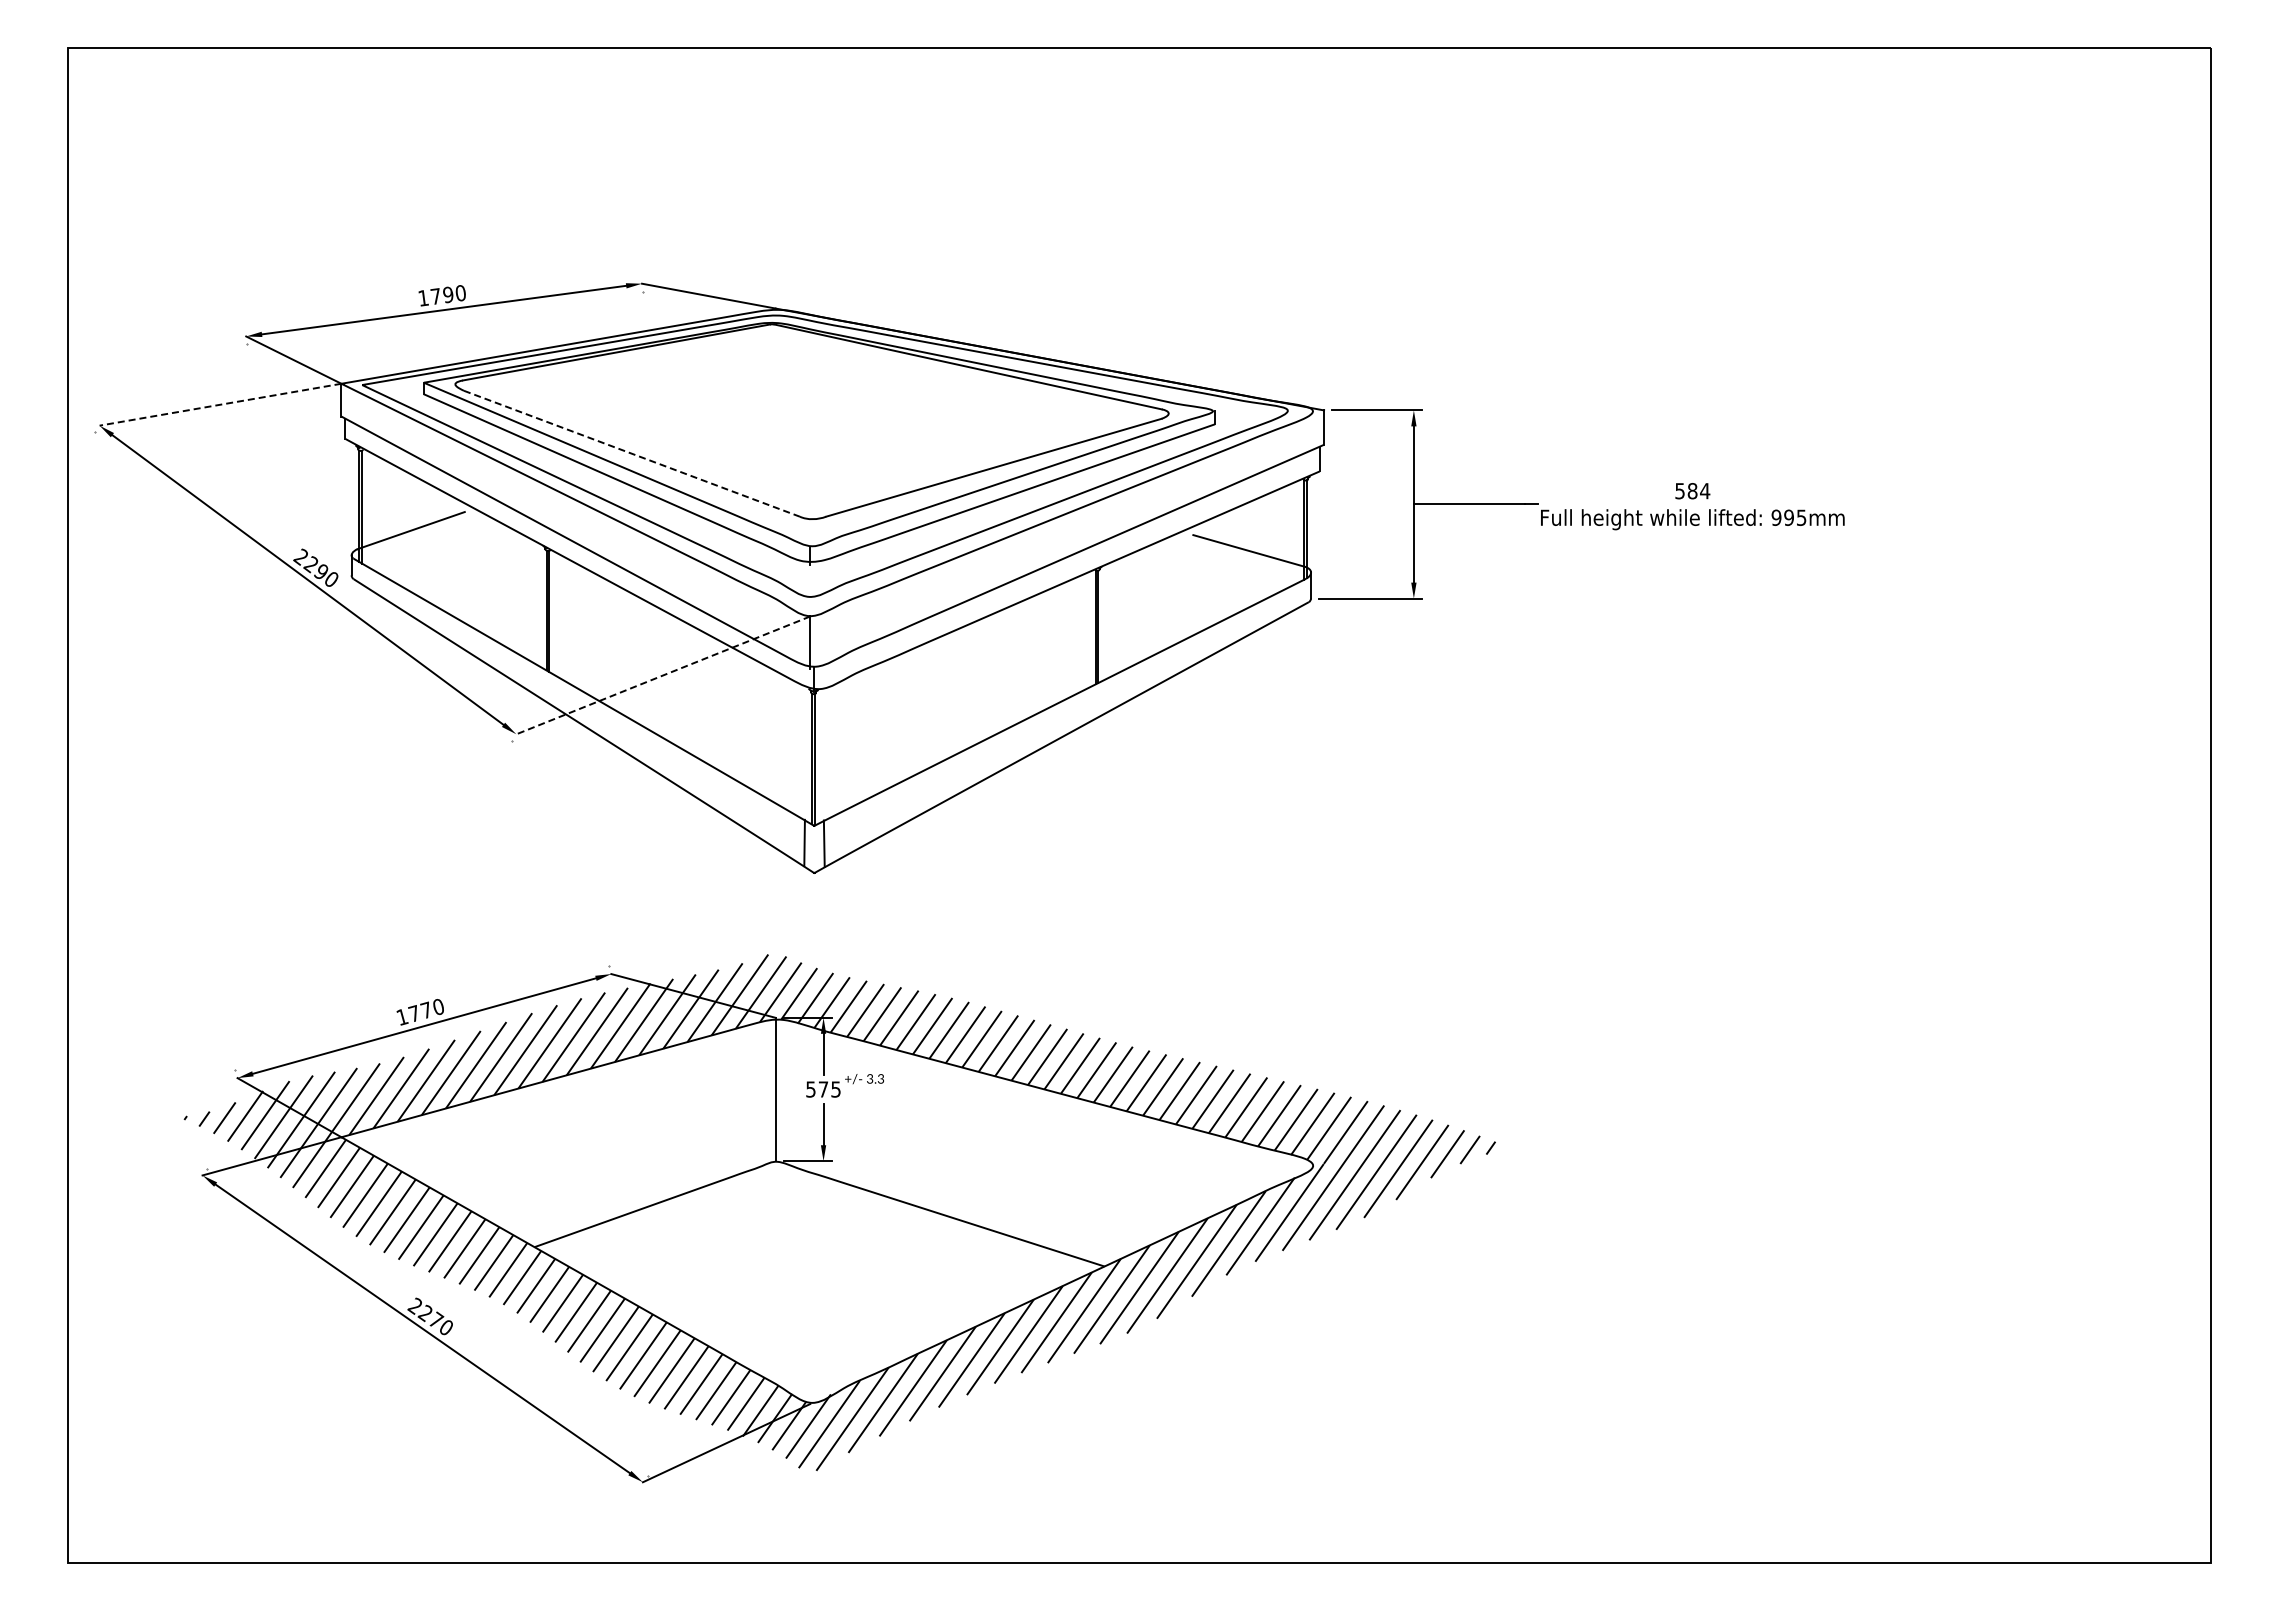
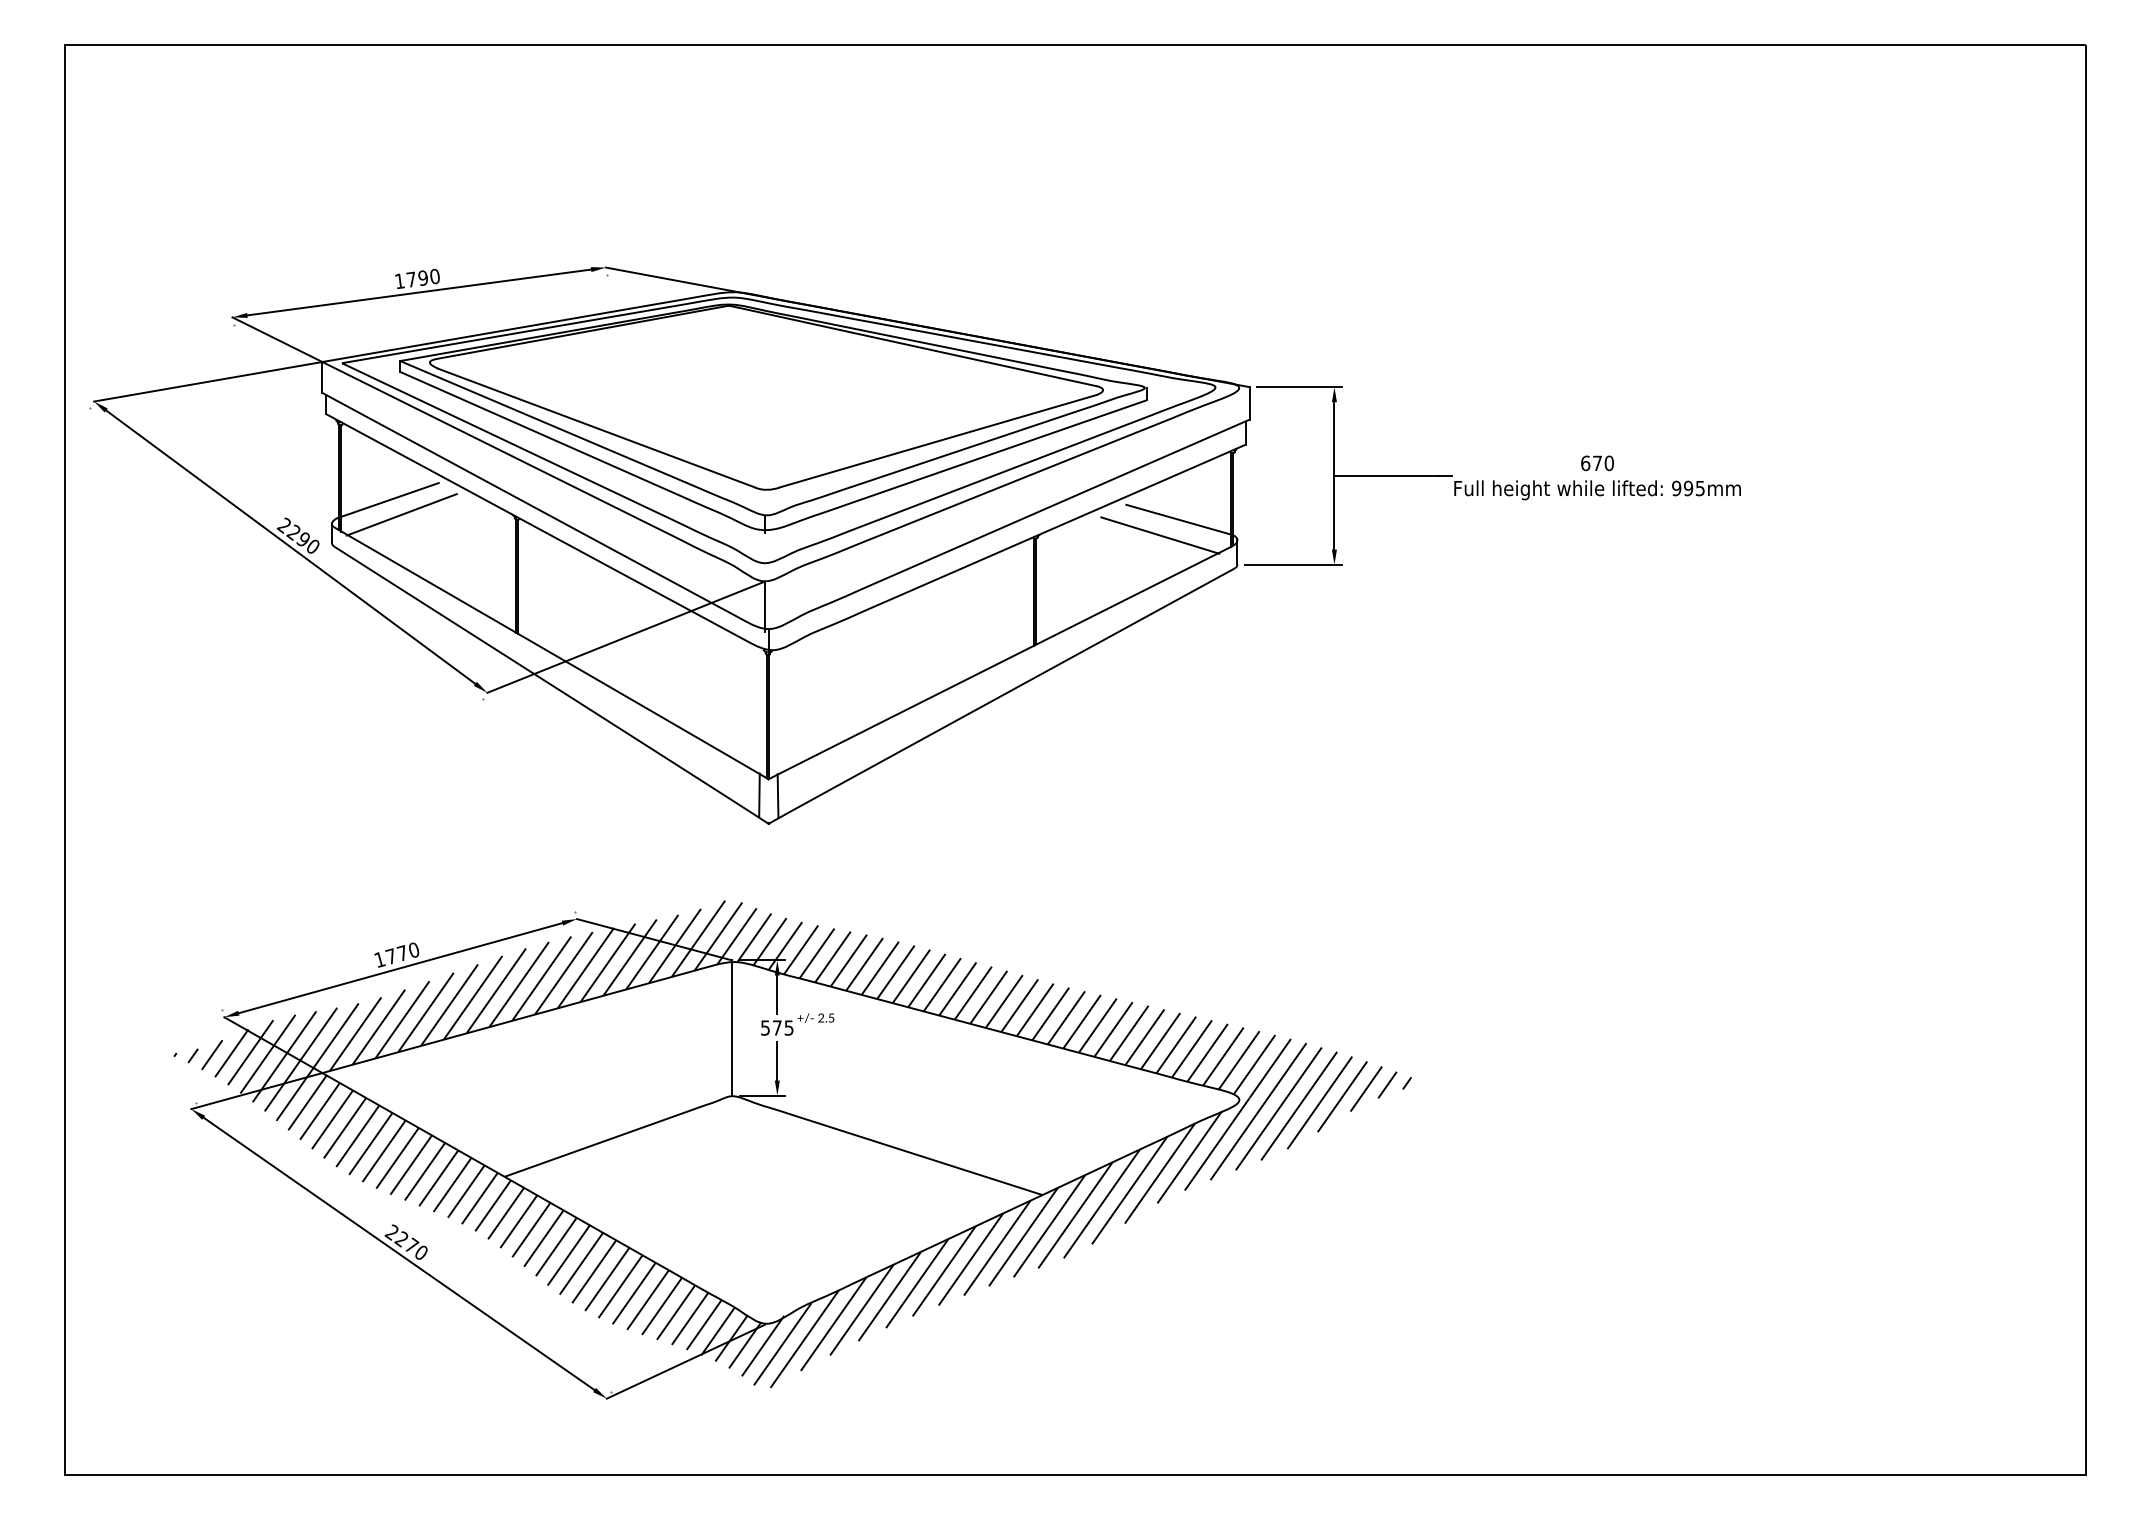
line: (220, 404) -> (208, 381), dashed -> solid
line: (632, 453) -> (597, 427), dashed -> solid
text: (1692, 491) -> (1597, 463), 584^M^JFull -> 670^M^JFull
line: (425, 545) -> (401, 514), added
line: (1228, 567) -> (1159, 535), added
line: (662, 675) -> (625, 637), dashed -> solid
text: (875, 1078) -> (826, 1017), 3.3 -> 2.5

